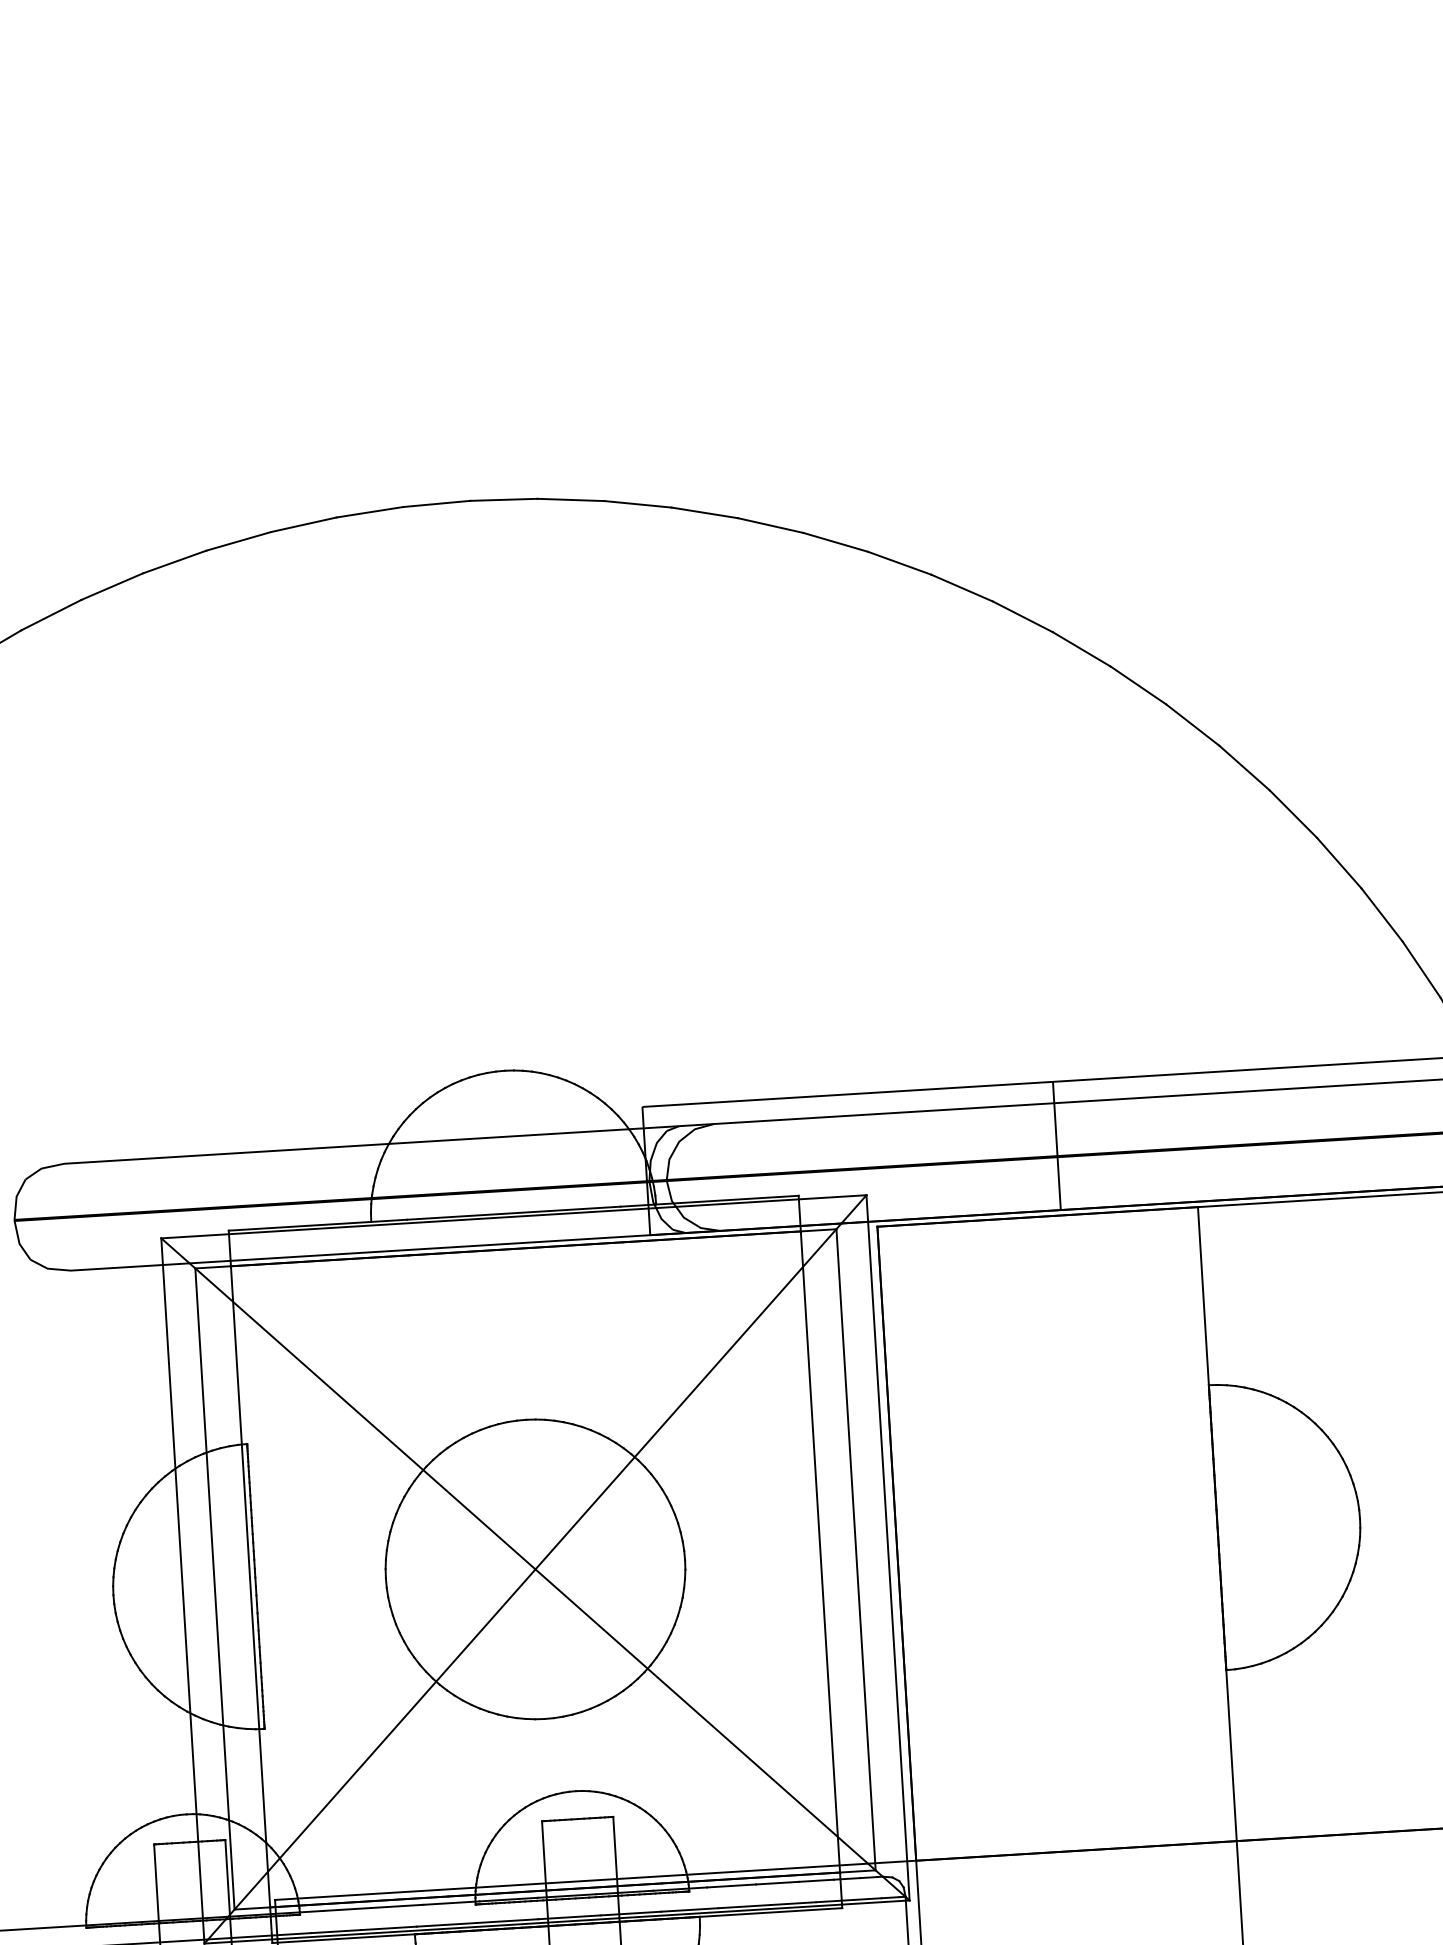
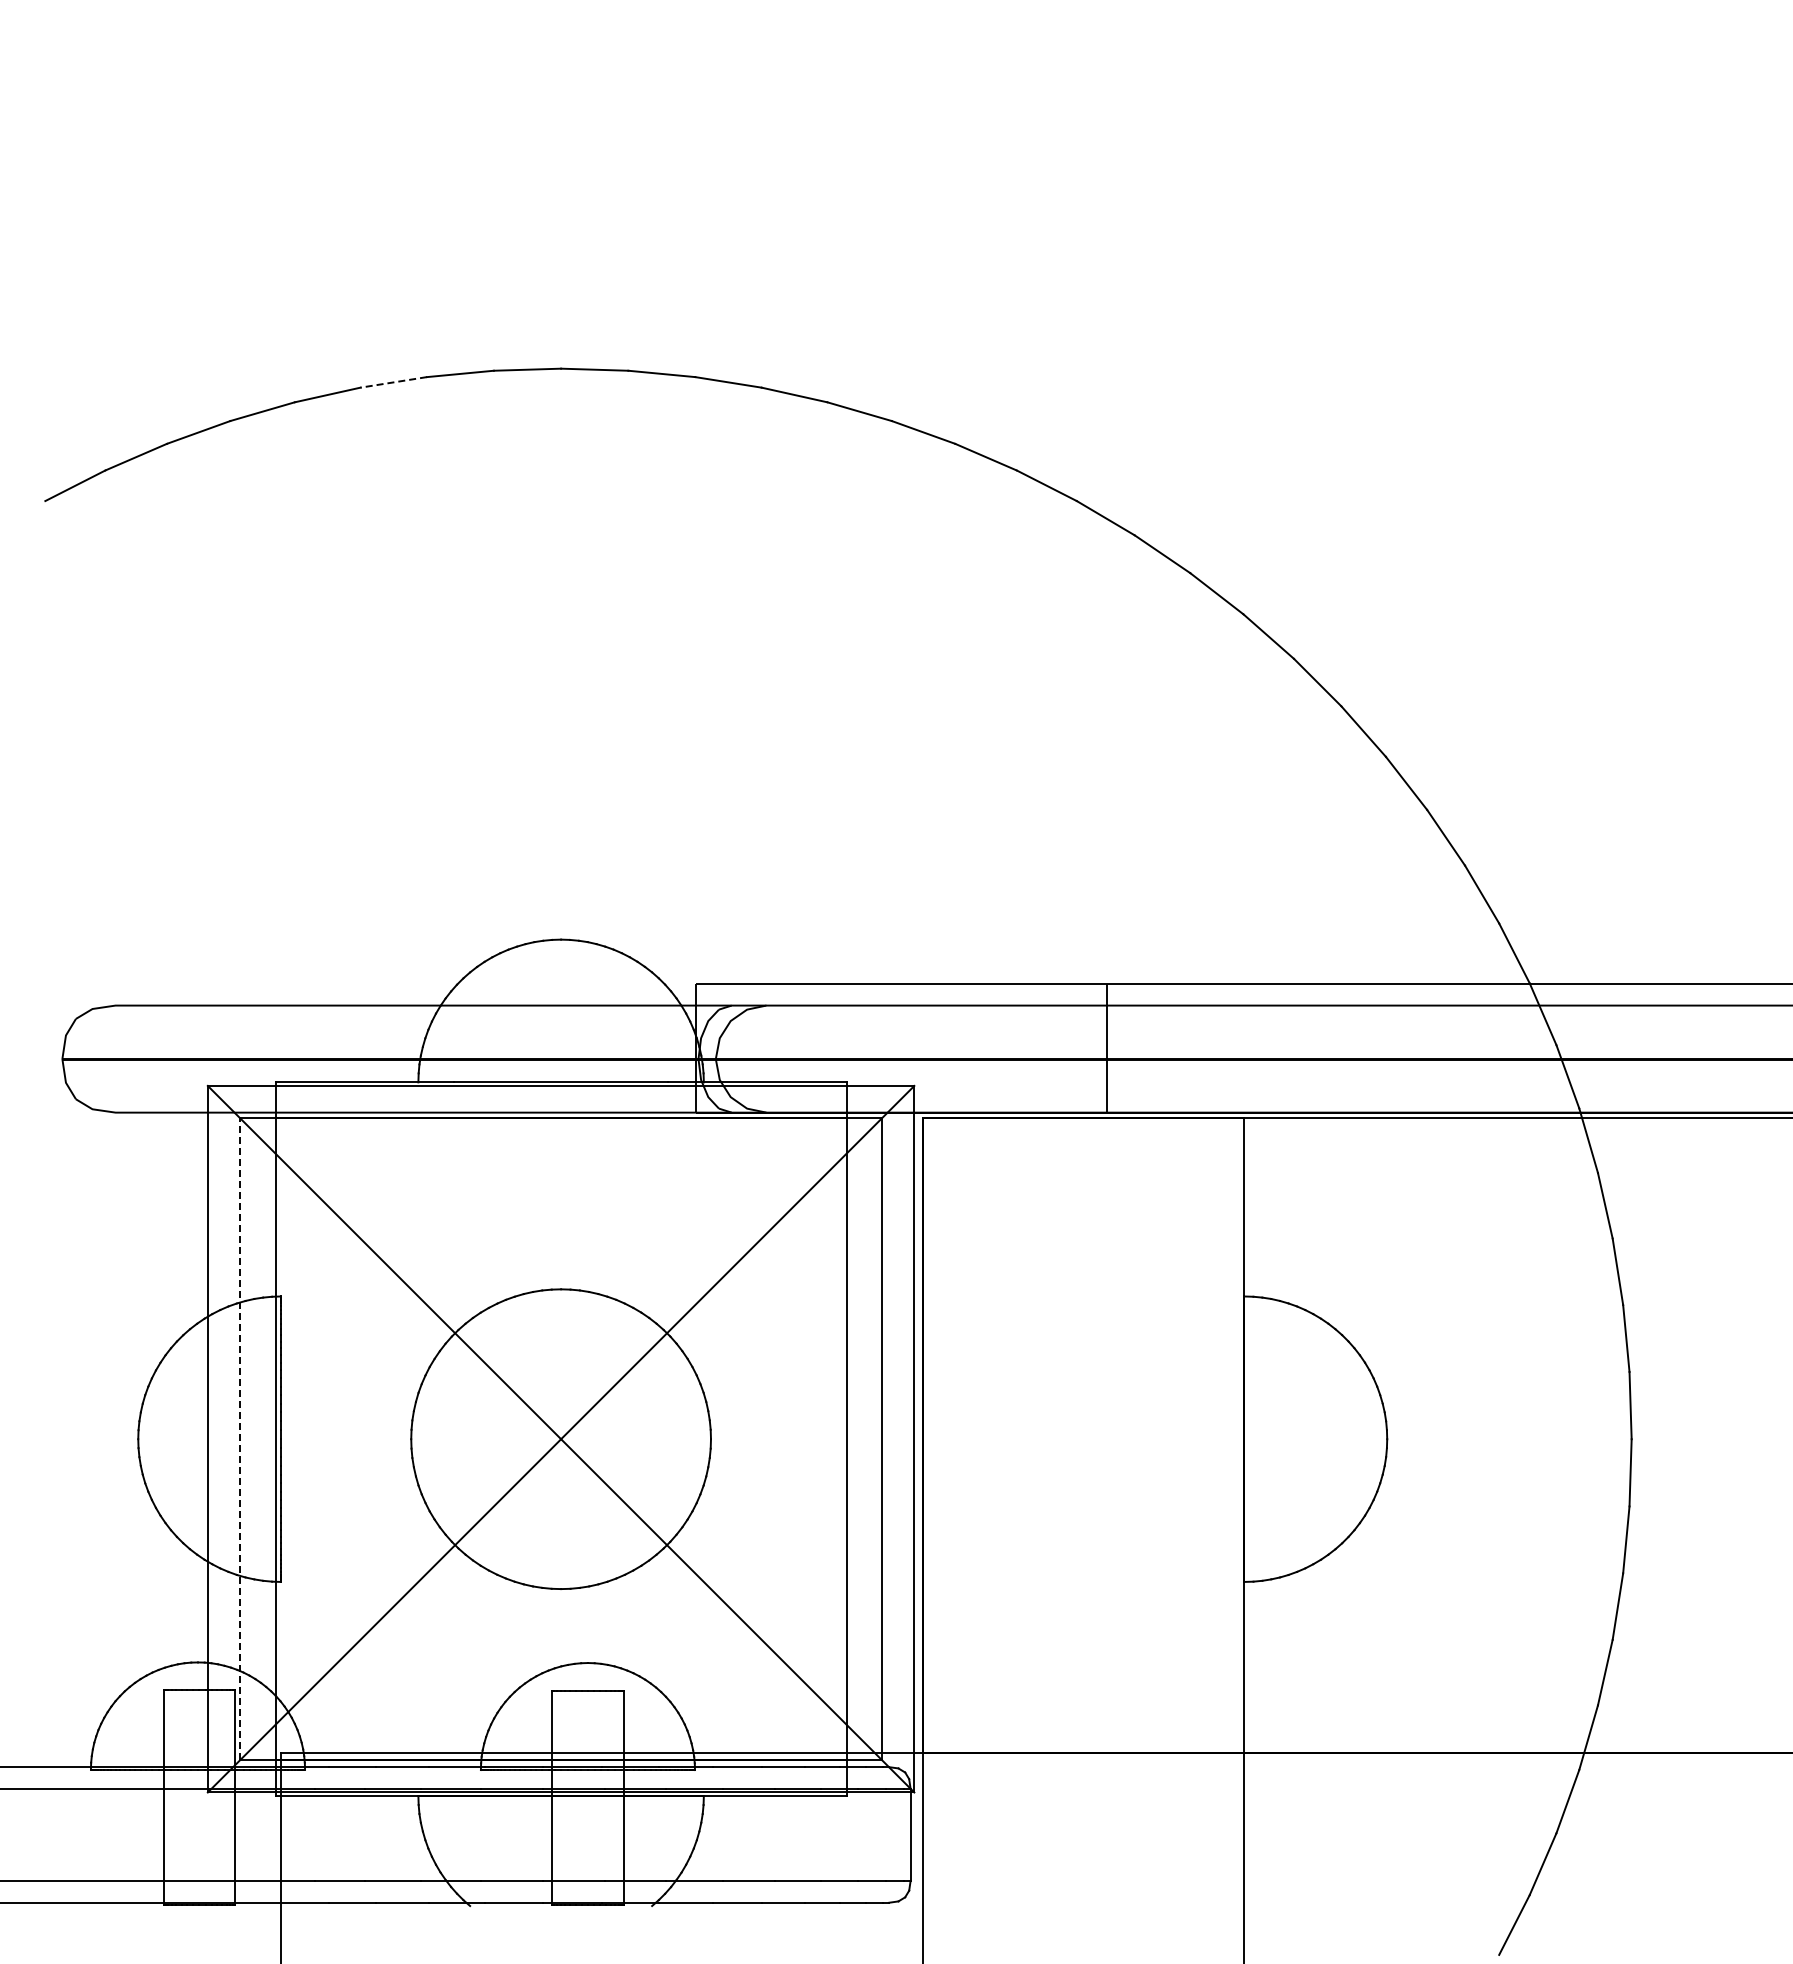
line: (303, 524) -> (393, 382), solid -> dashed
line: (214, 1588) -> (239, 1438), solid -> dashed

